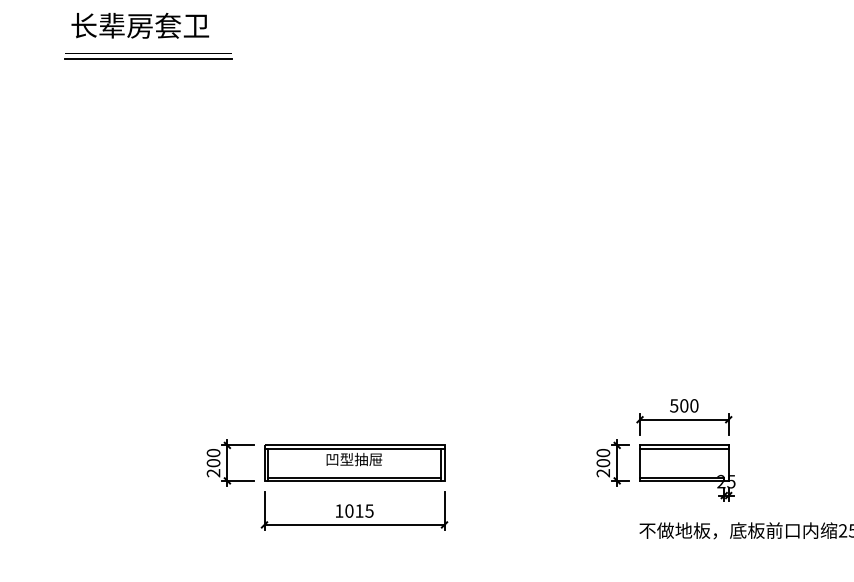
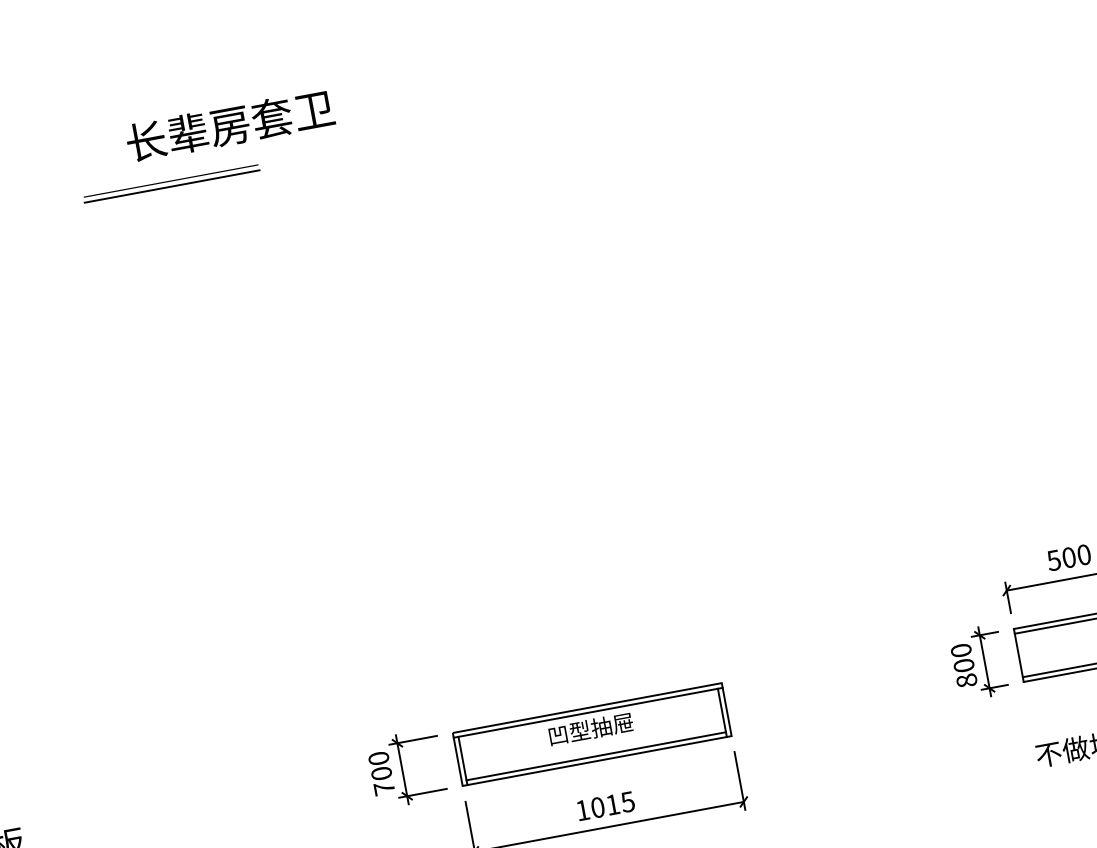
text: (140, 25) -> (230, 125), moved
part: (148, 56) -> (171, 184), size x0.7
text: (213, 473) -> (384, 789), 200 -> 700
text: (603, 473) -> (967, 681), 200 -> 800

